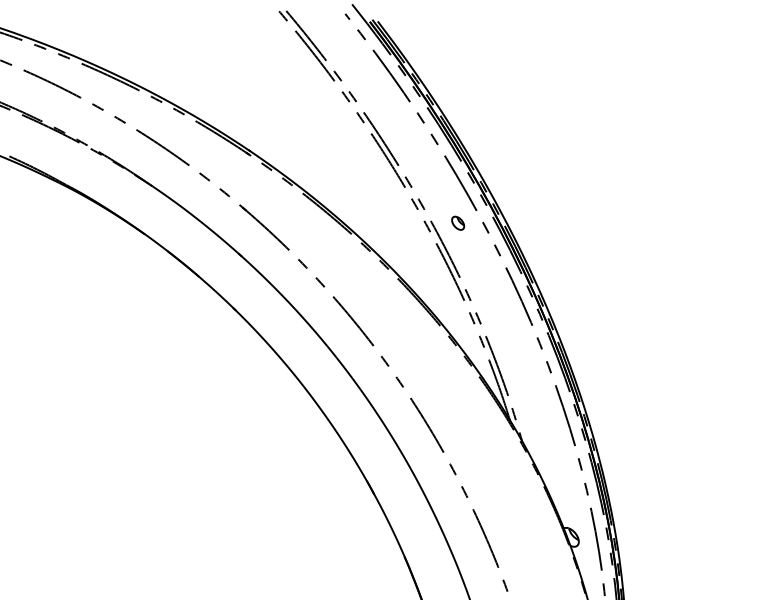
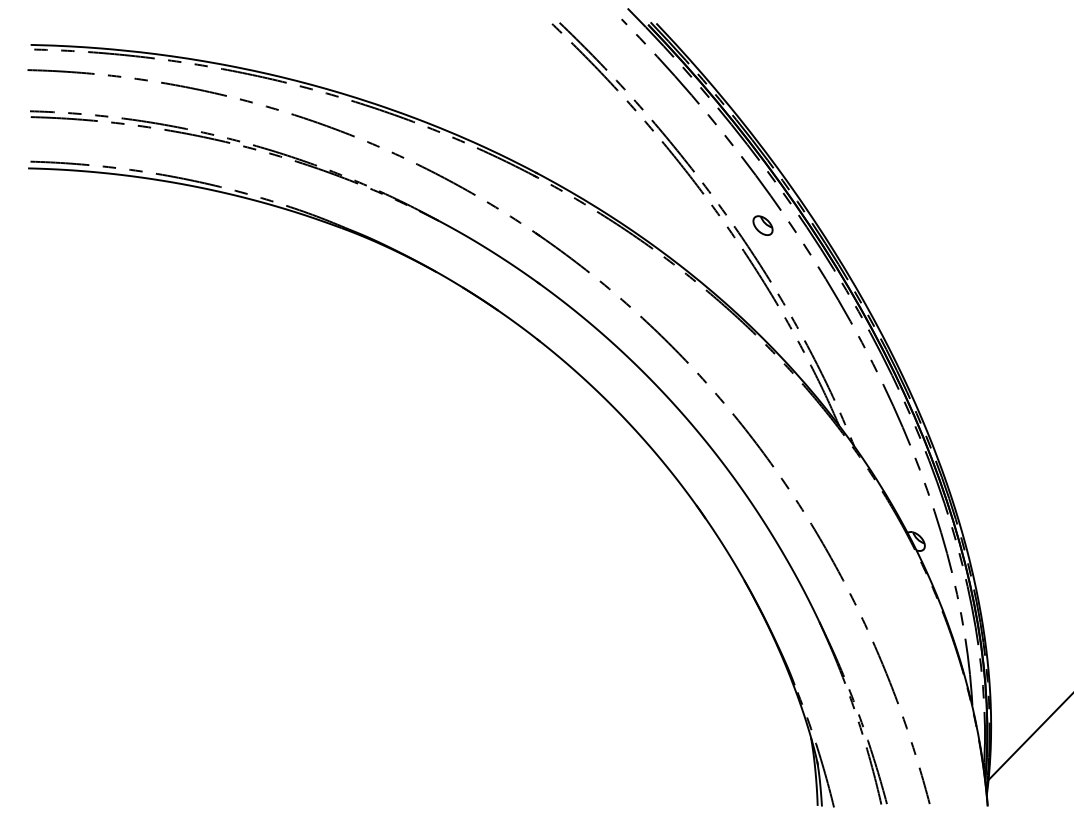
part: (457, 223) -> (762, 225), size x1.43

